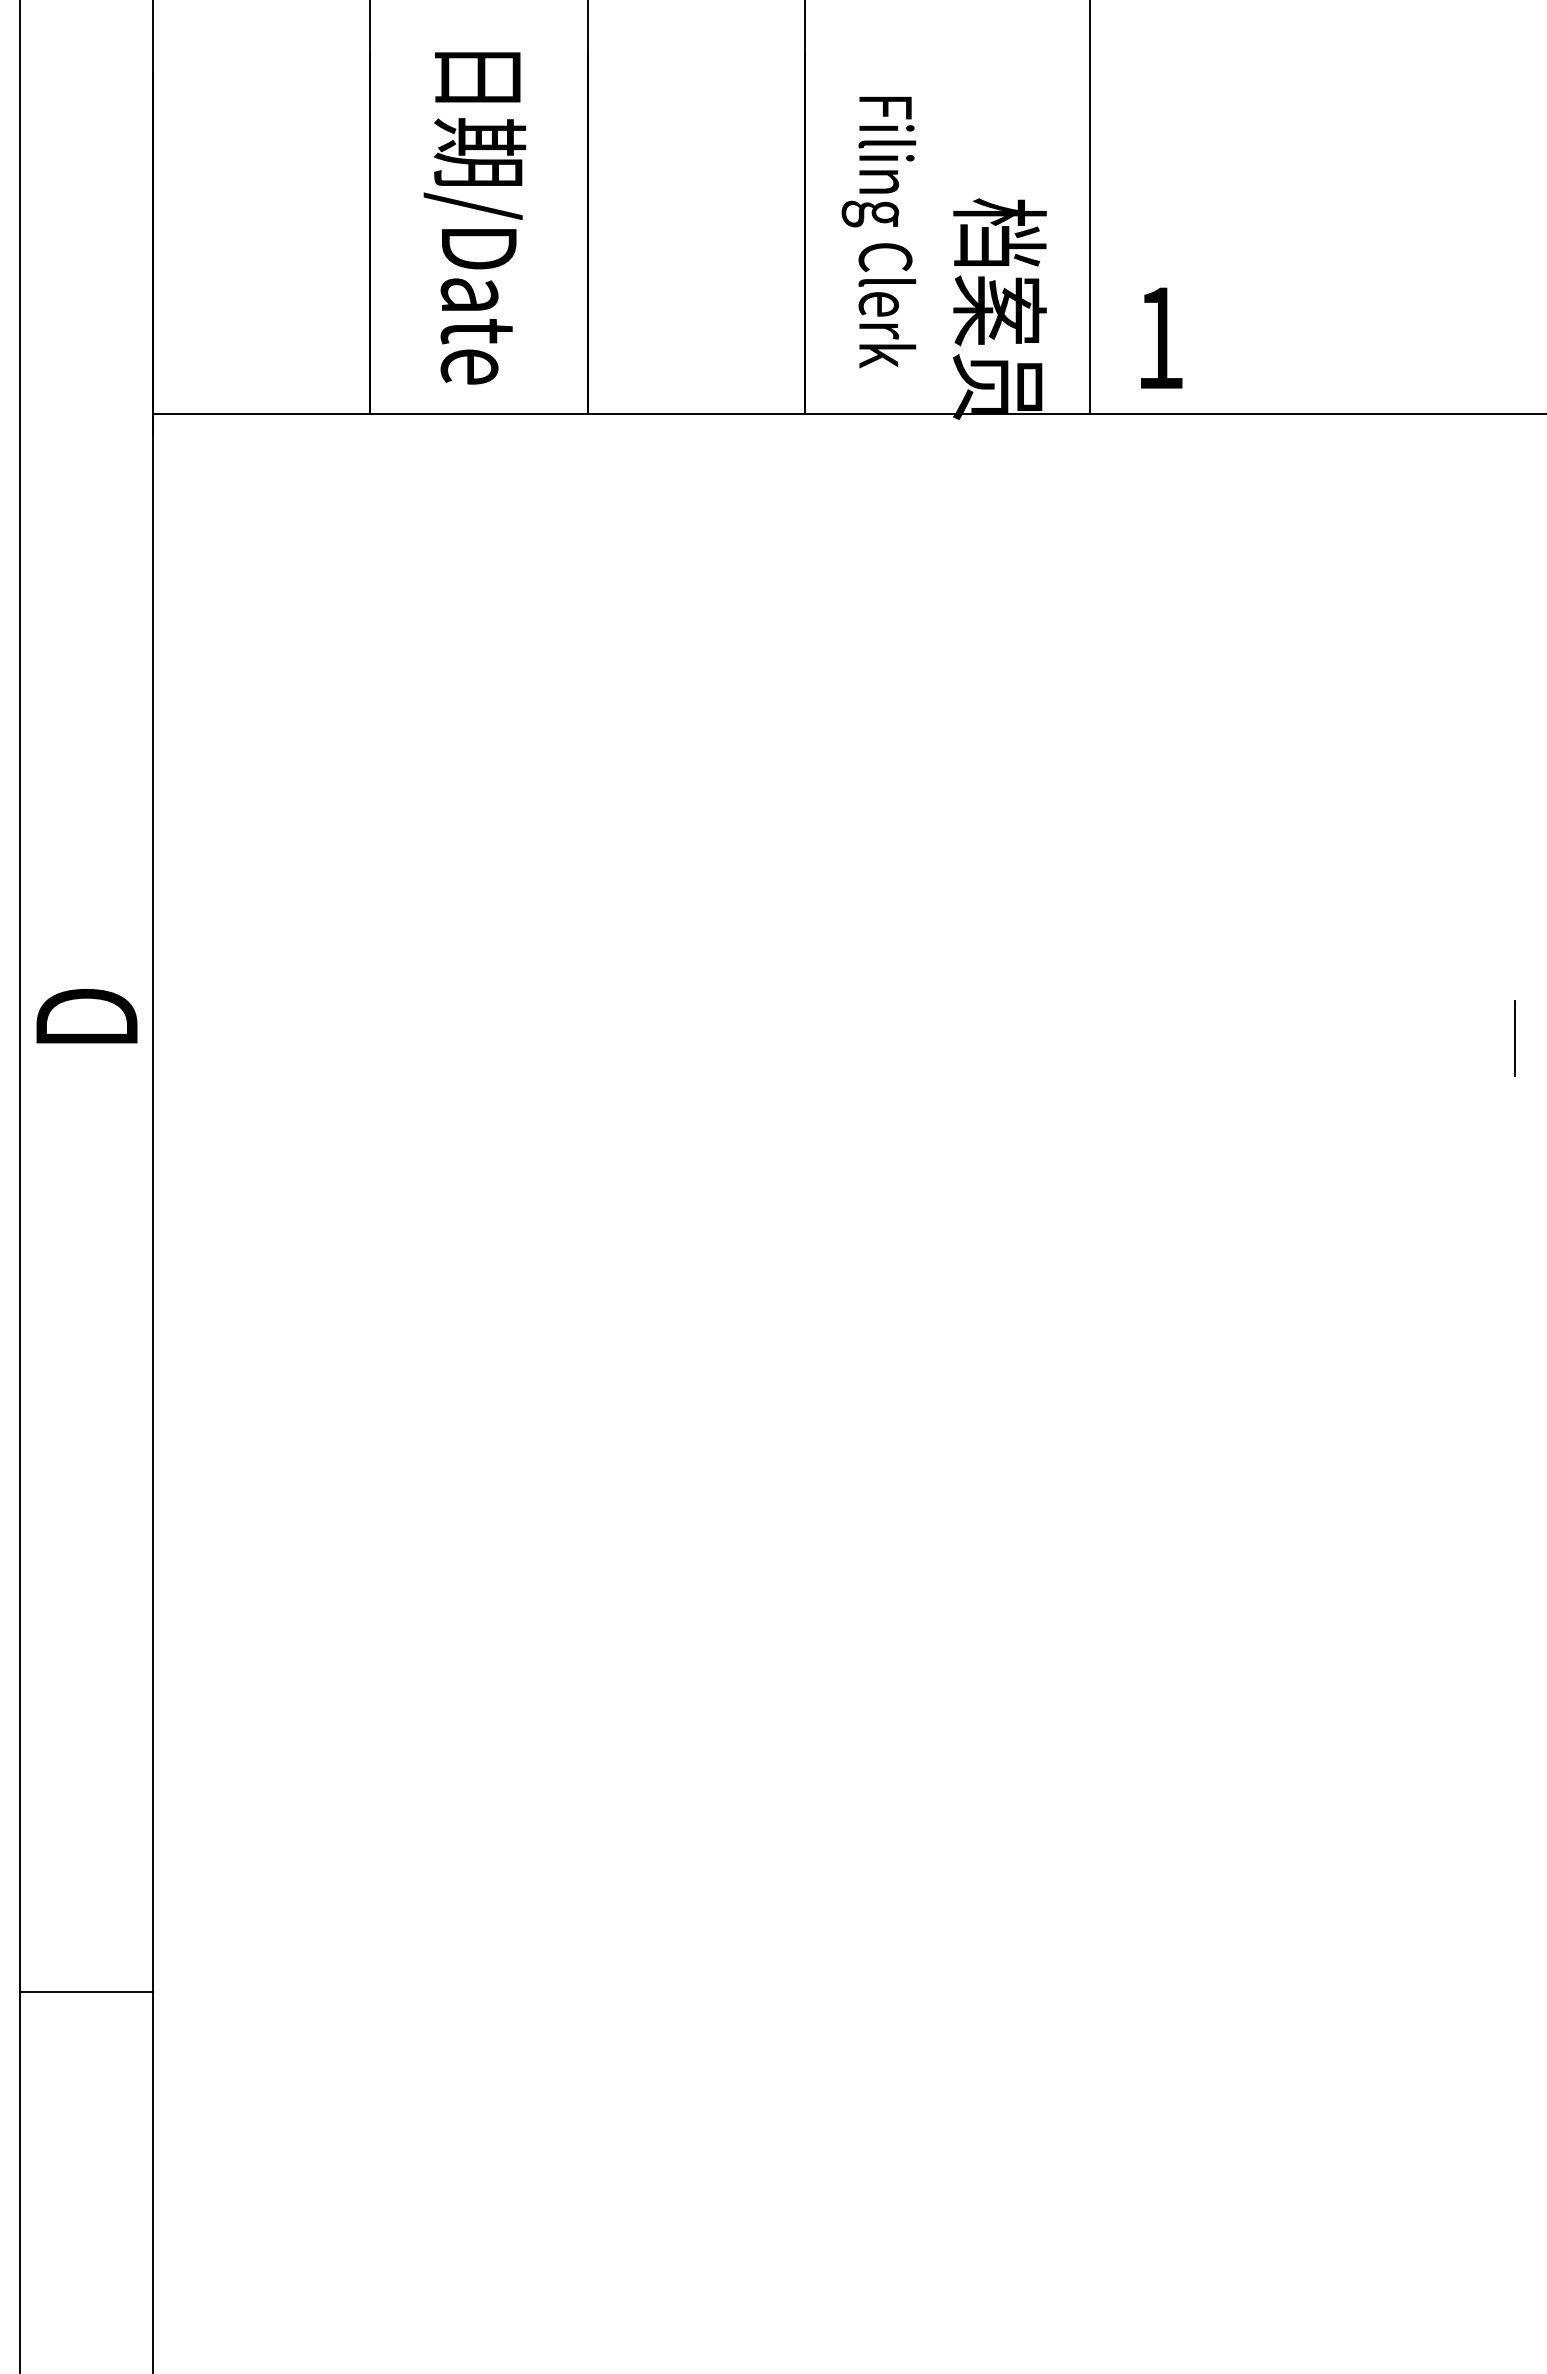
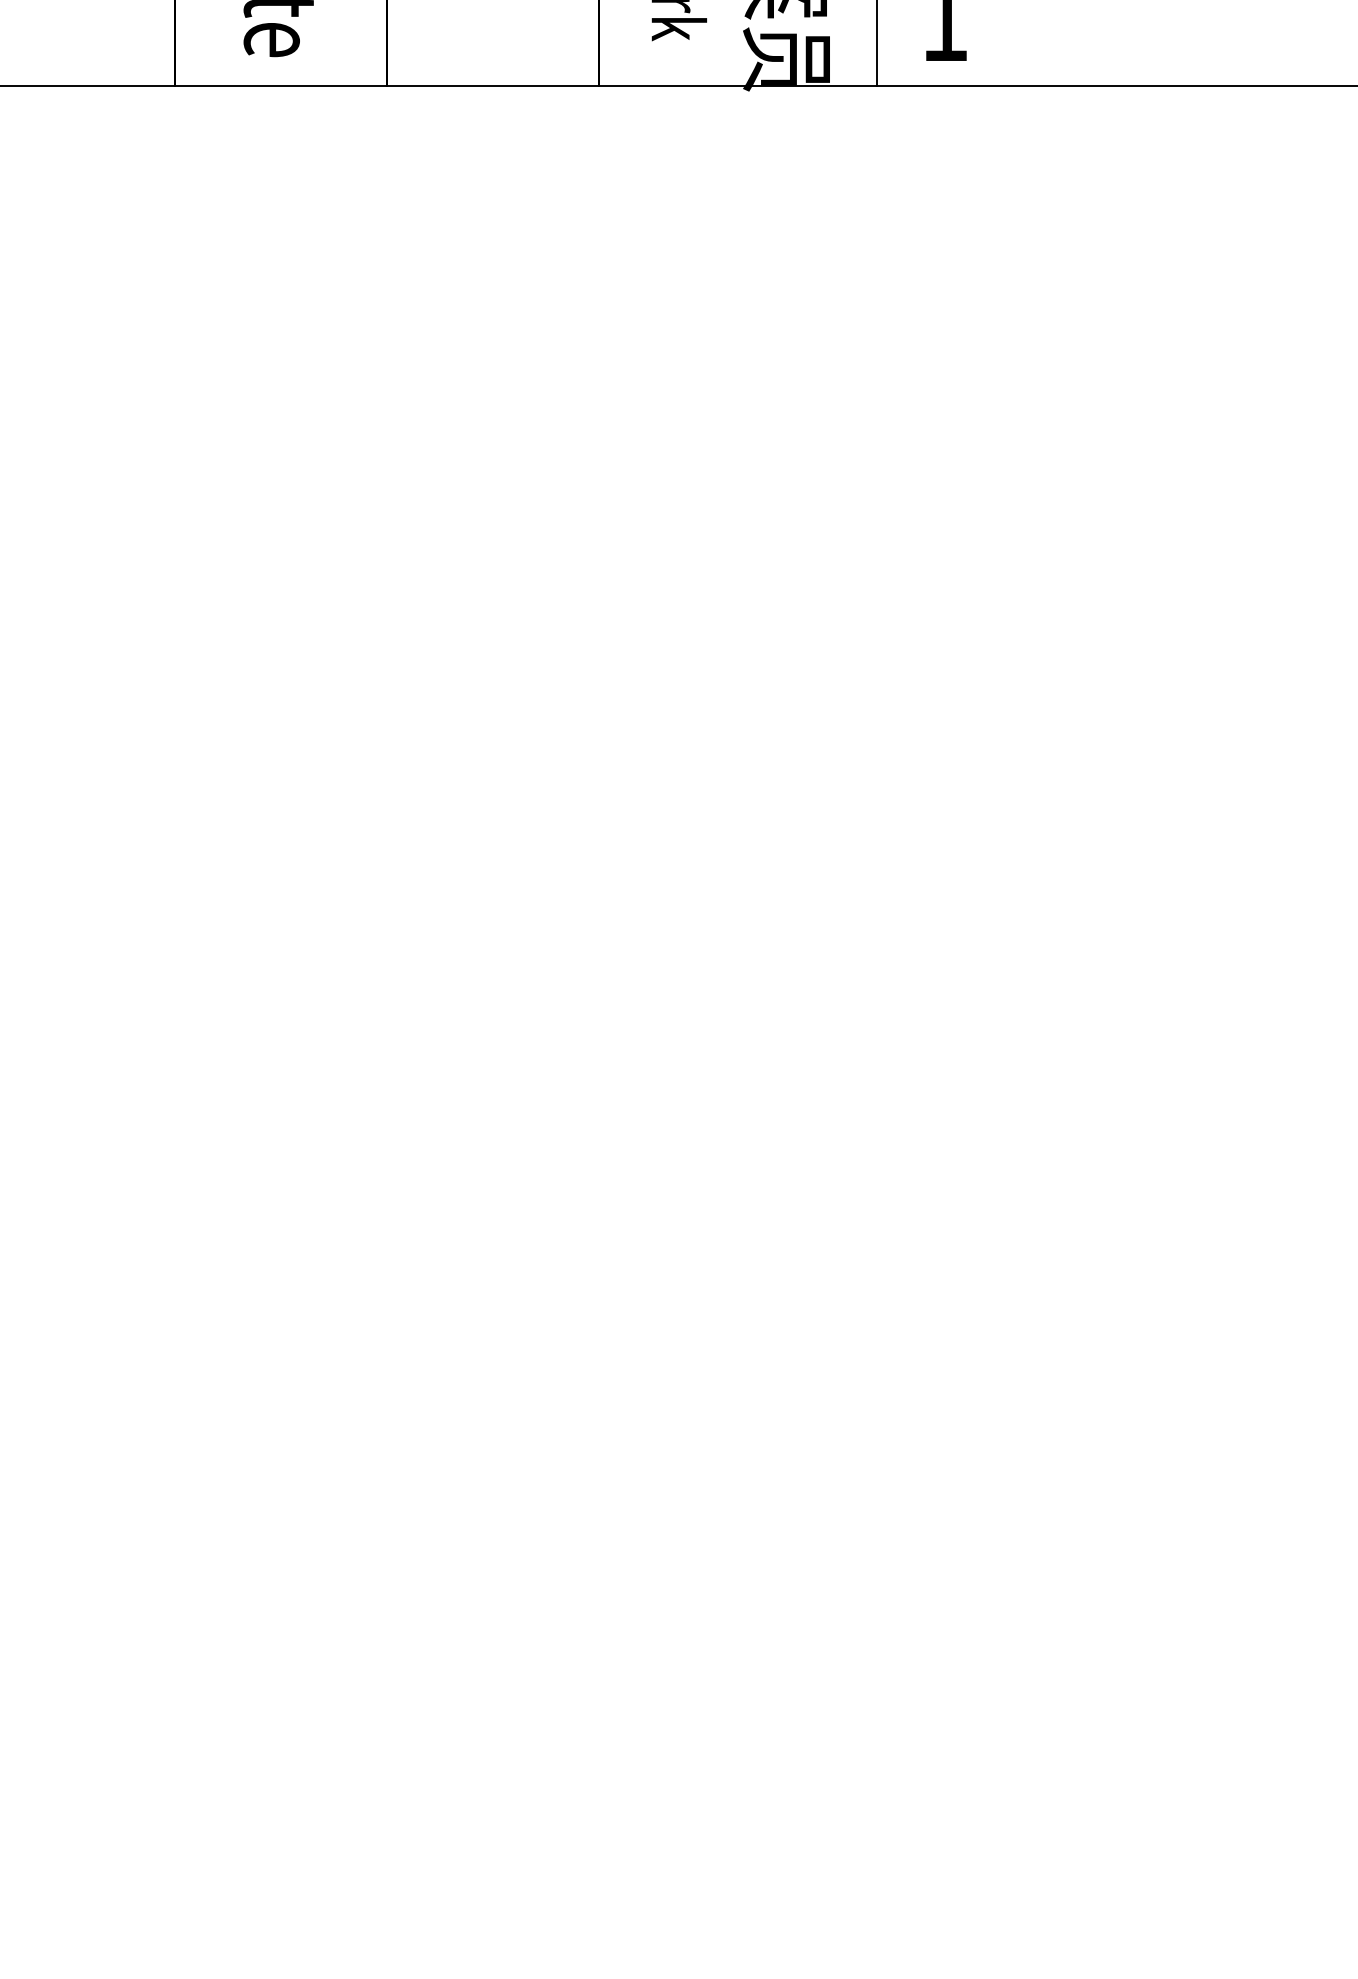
line: (1515, 1038) -> (1291, 694), removed

